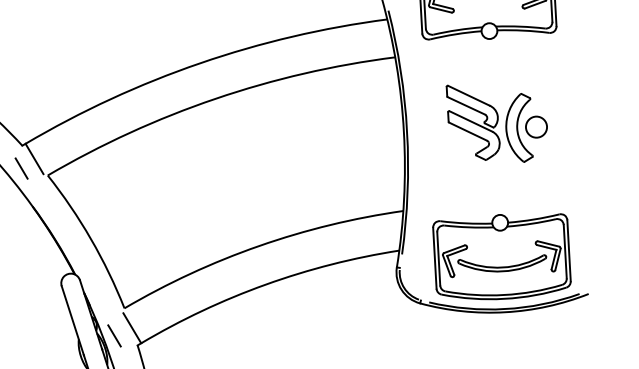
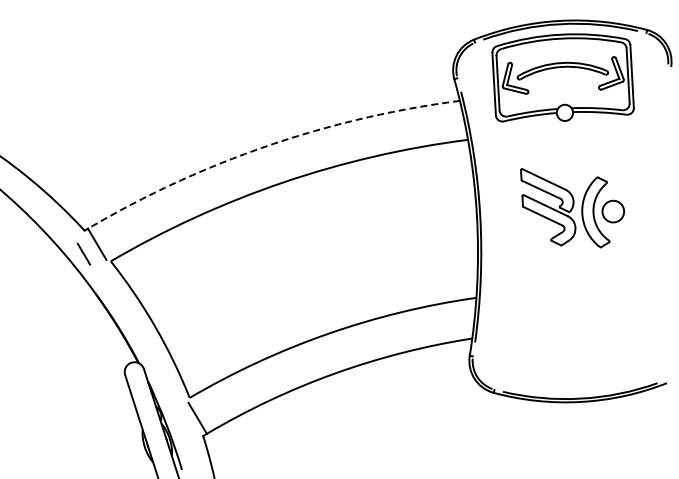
arc: (200, 62) -> (267, 145), solid -> dashed
part: (501, 256) -> (577, 344), removed
line: (114, 336) -> (179, 426), removed

